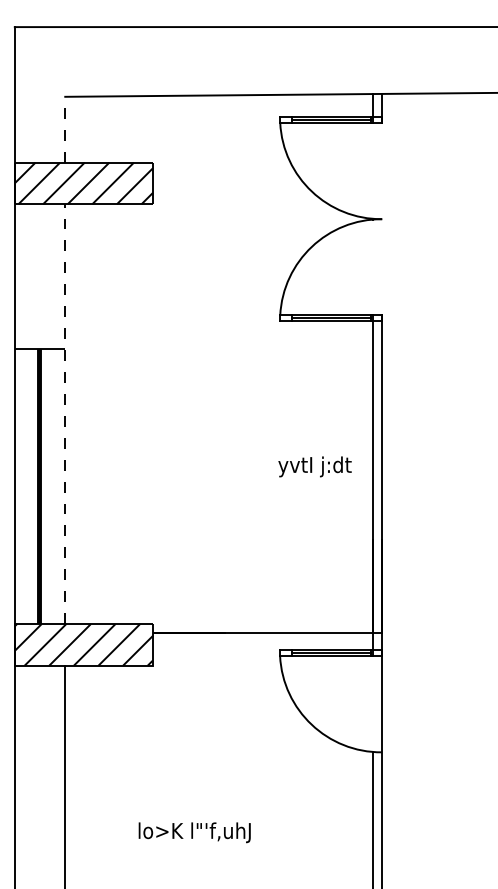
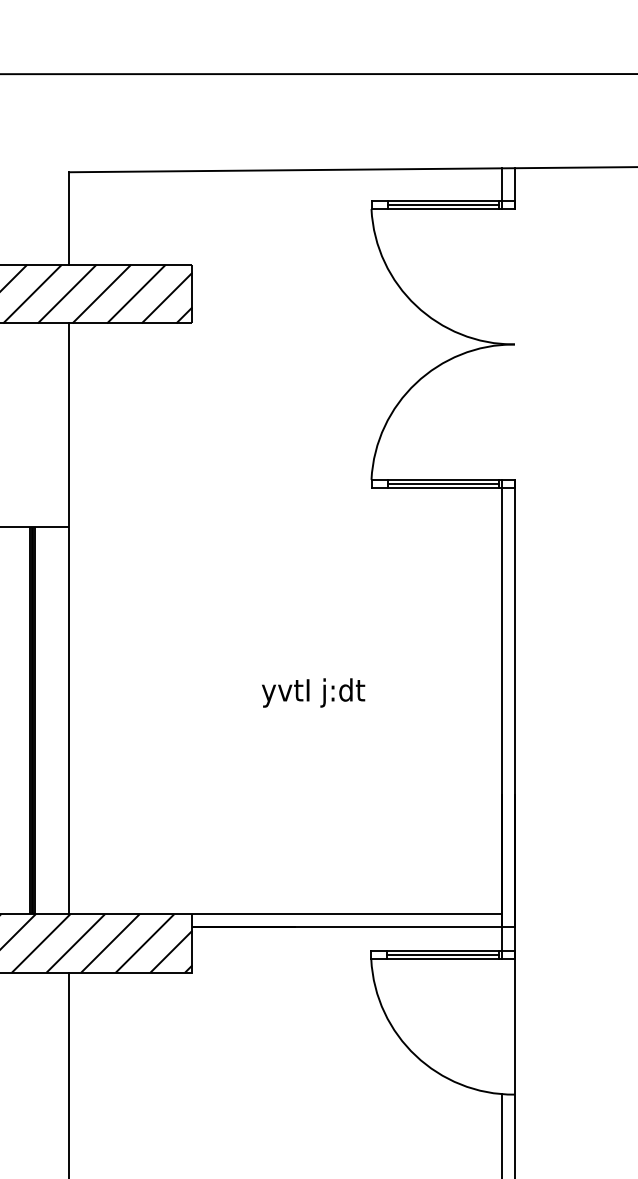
line: (65, 129) -> (69, 218), dashed -> solid
line: (65, 414) -> (69, 619), dashed -> solid
text: (314, 466) -> (312, 692), moved
line: (262, 624) -> (346, 914), added

